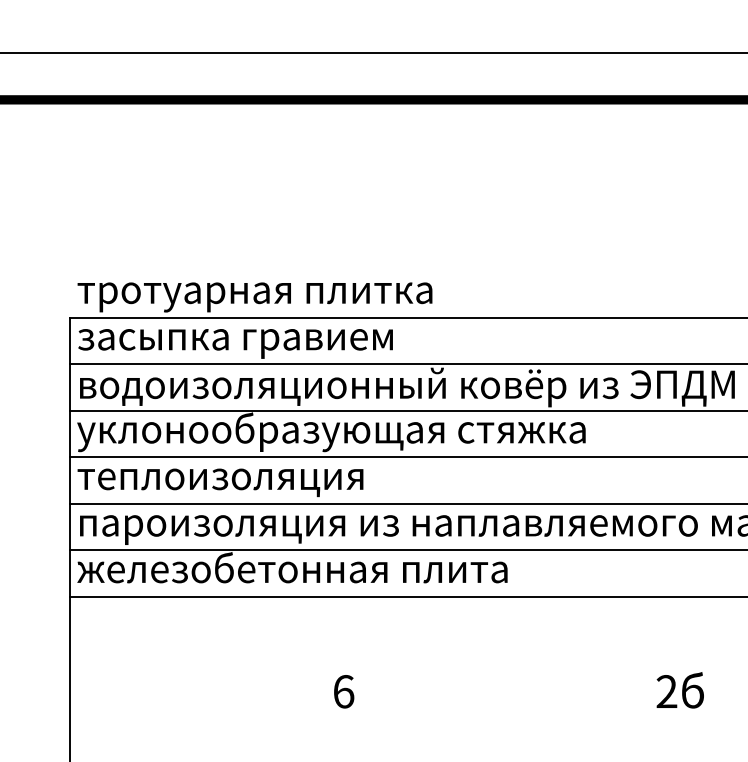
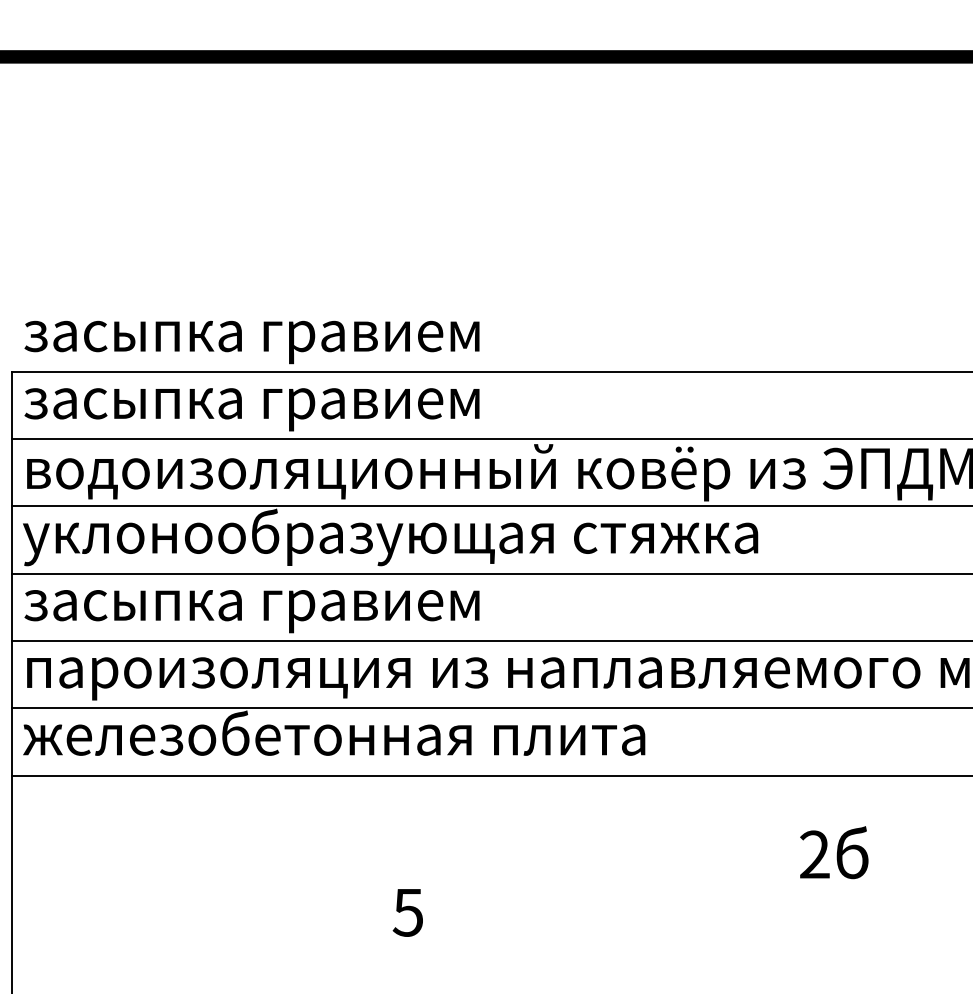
text: (254, 297) -> (279, 342), тротуарная плитка -> засыпка гравием
text: (234, 483) -> (250, 611), теплоизоляция -> засыпка гравием
text: (679, 690) -> (833, 852), moved
text: (343, 691) -> (408, 912), 6 -> 5

